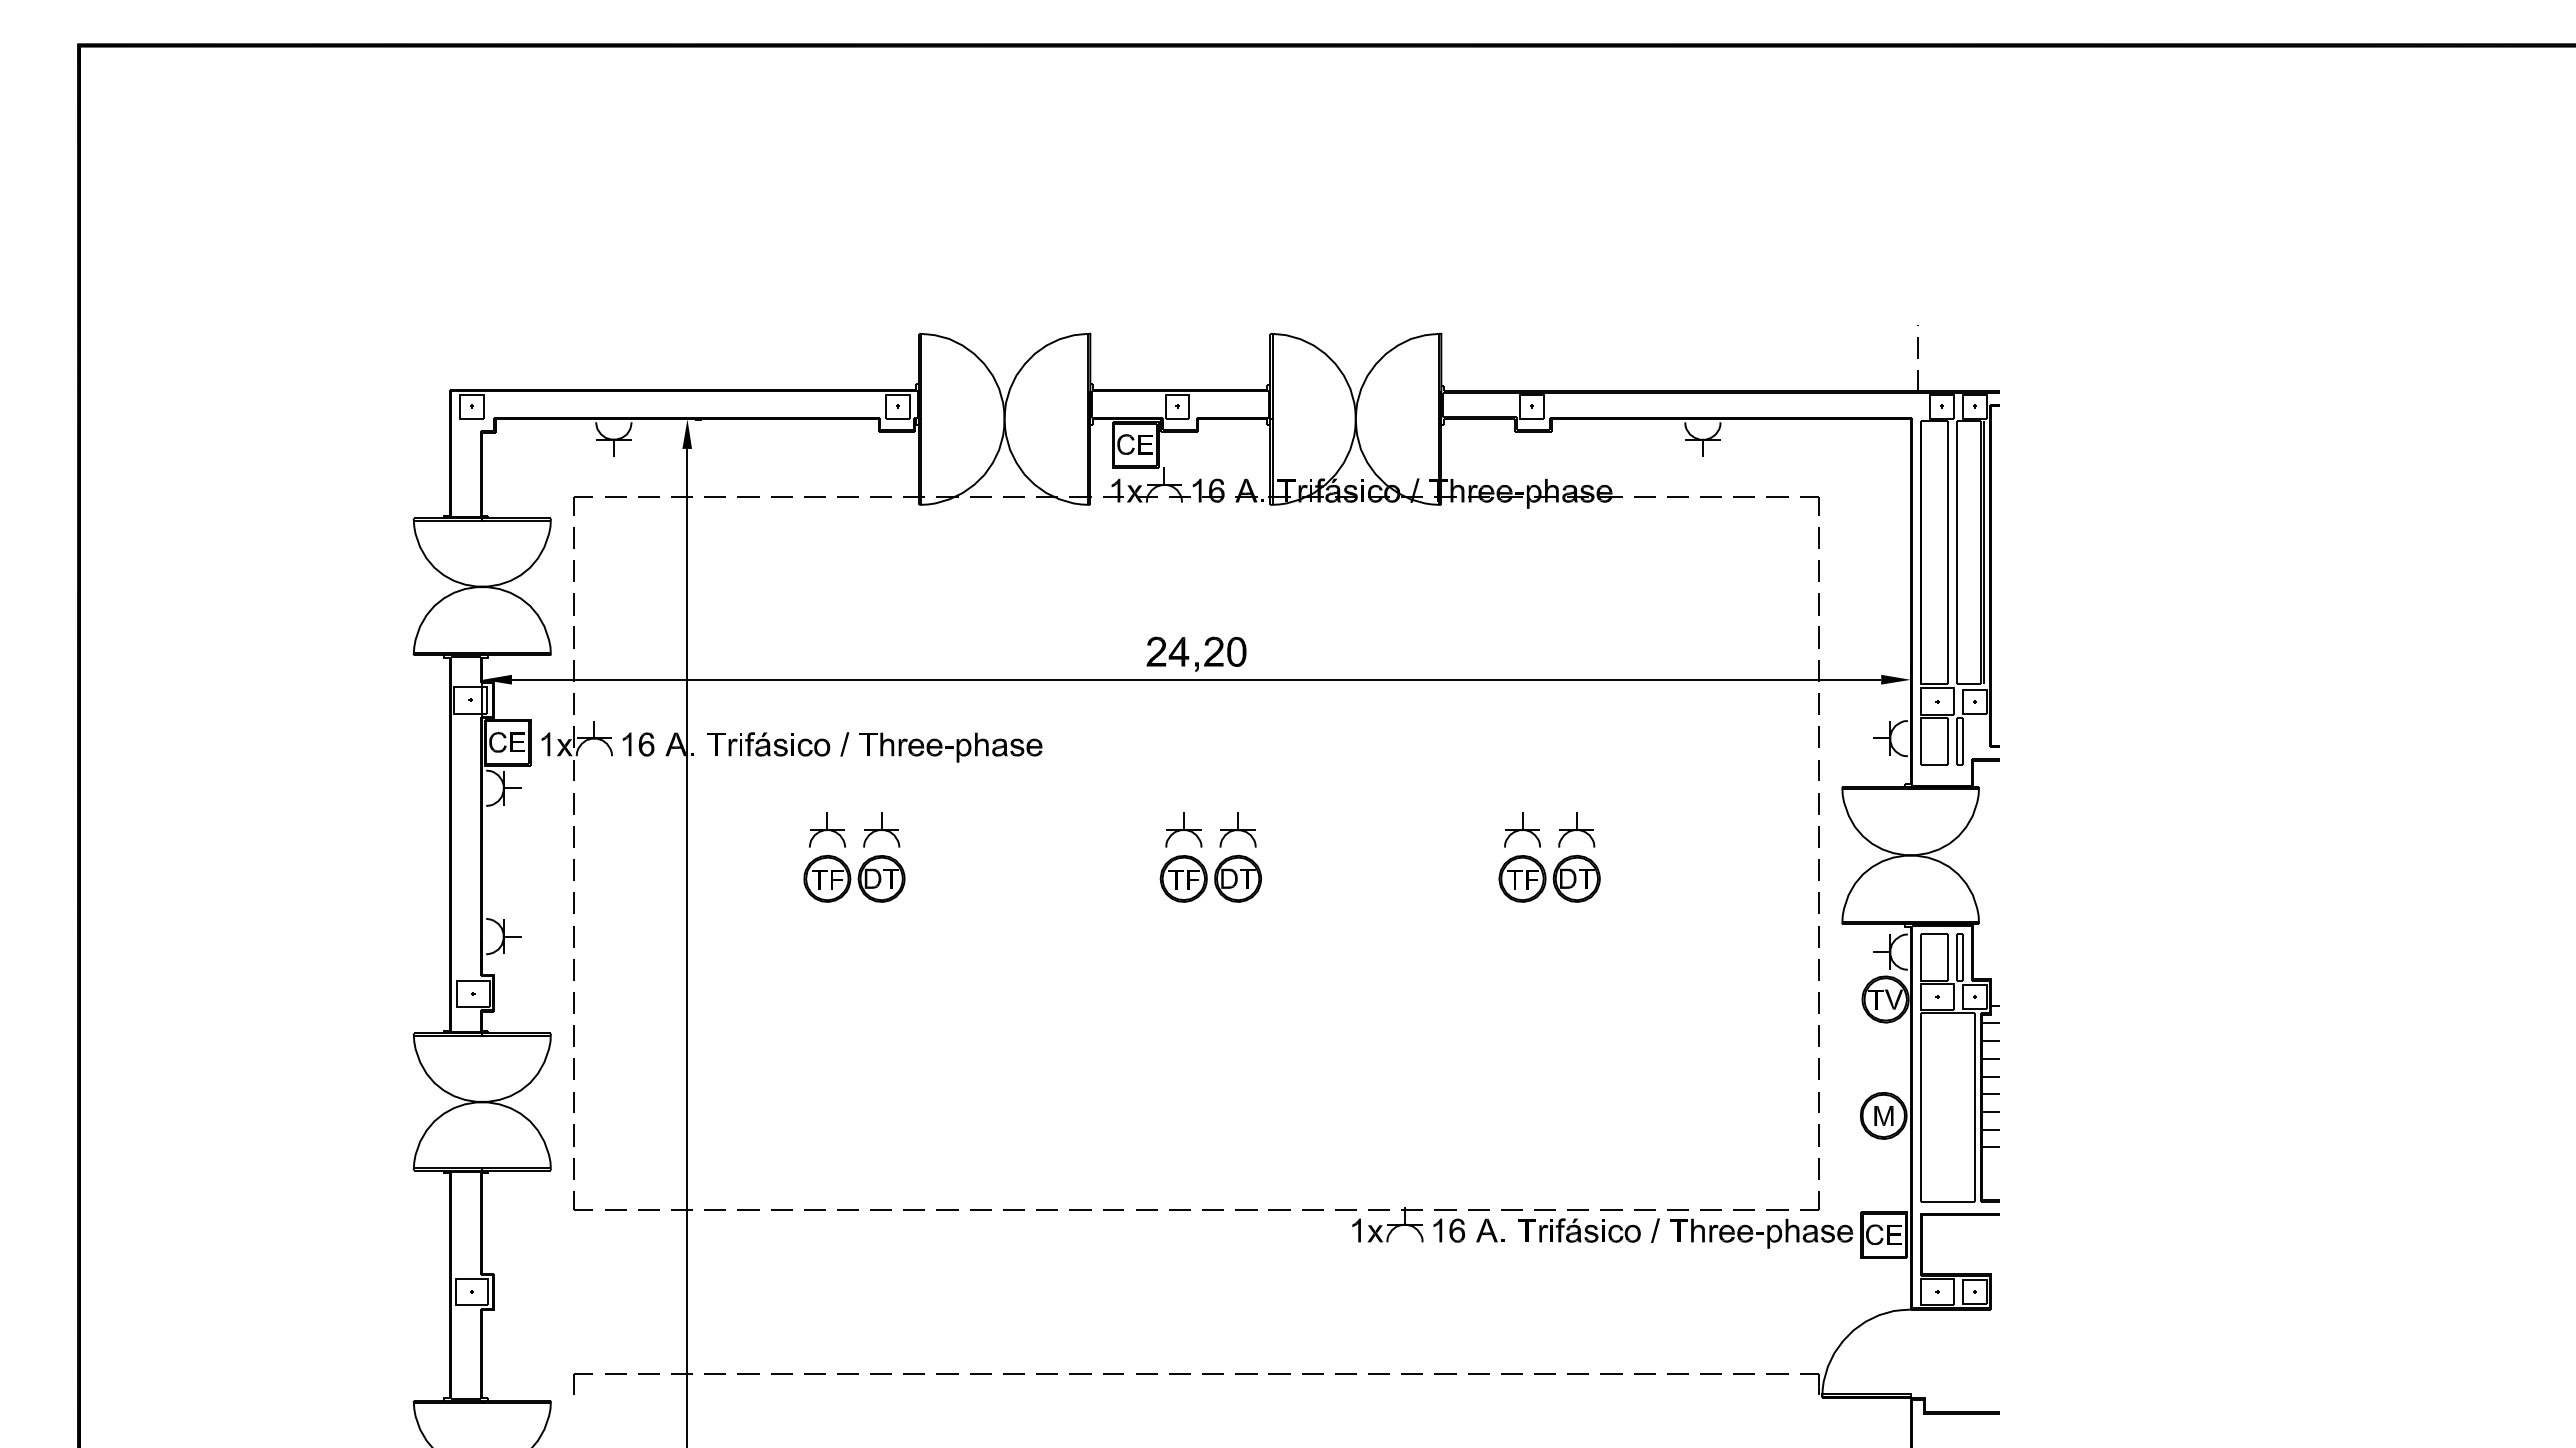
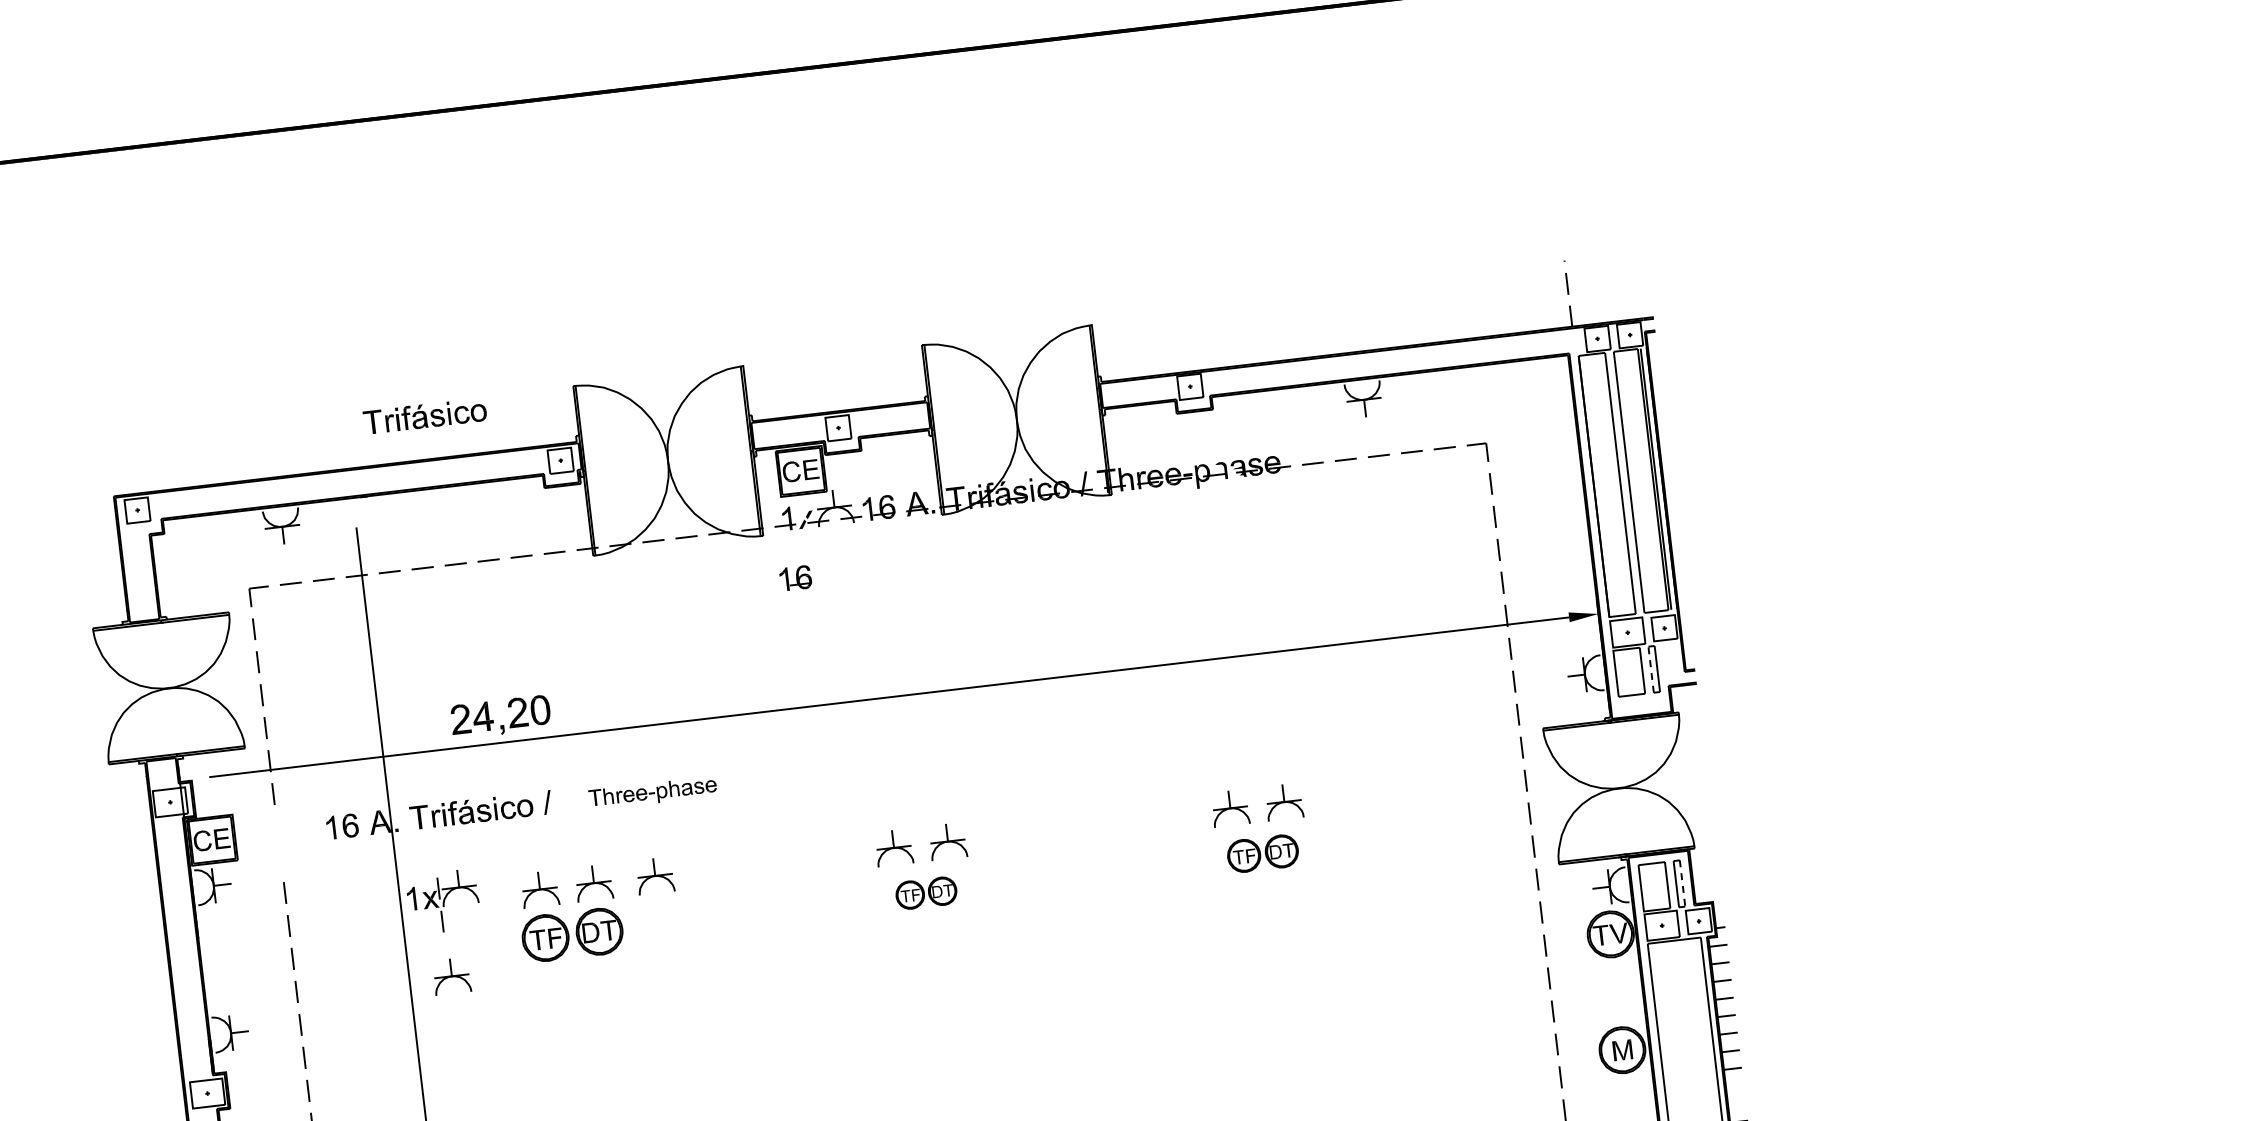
part: (768, 346) -> (425, 416), added
fill: (687, 433) -> (354, 512), removed
fill: (1548, 490) -> (1216, 468), removed
fill: (1134, 493) -> (805, 519), removed
fill: (1567, 497) -> (1236, 472), removed
part: (1117, 550) -> (795, 578), added
part: (1189, 656) -> (494, 720), moved
fill: (496, 679) -> (193, 778), removed
line: (1956, 740) -> (1650, 668), solid -> dashed
part: (950, 747) -> (652, 793), size x0.7
part: (576, 750) -> (442, 901), moved
part: (943, 829) -> (655, 875), added
part: (1210, 878) -> (926, 892), size x0.6
part: (1549, 878) -> (1262, 853), size x0.7
part: (729, 905) -> (451, 975), added
line: (1962, 957) -> (1682, 883), solid -> dashed

